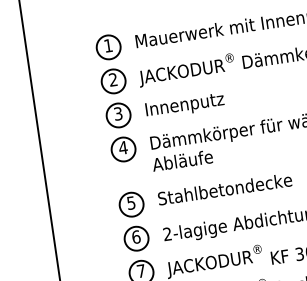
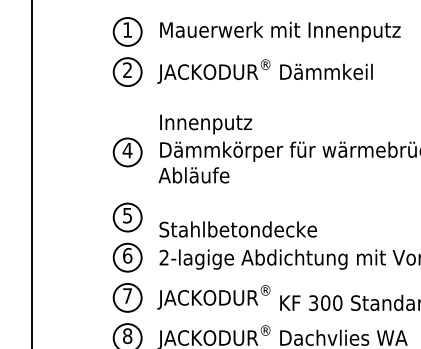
text: (185, 105) -> (206, 124), moved
part: (118, 115) -> (127, 112), removed
text: (224, 189) -> (237, 229), moved

